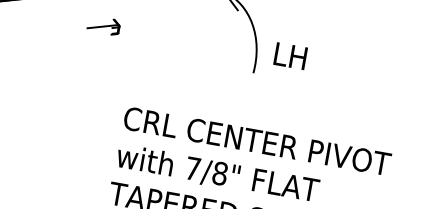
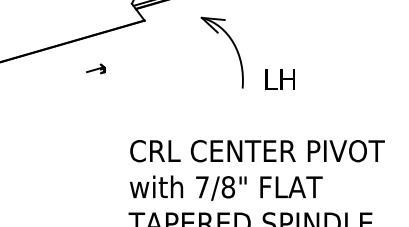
part: (103, 24) -> (95, 68), size x0.6
text: (289, 55) -> (279, 79), moved

